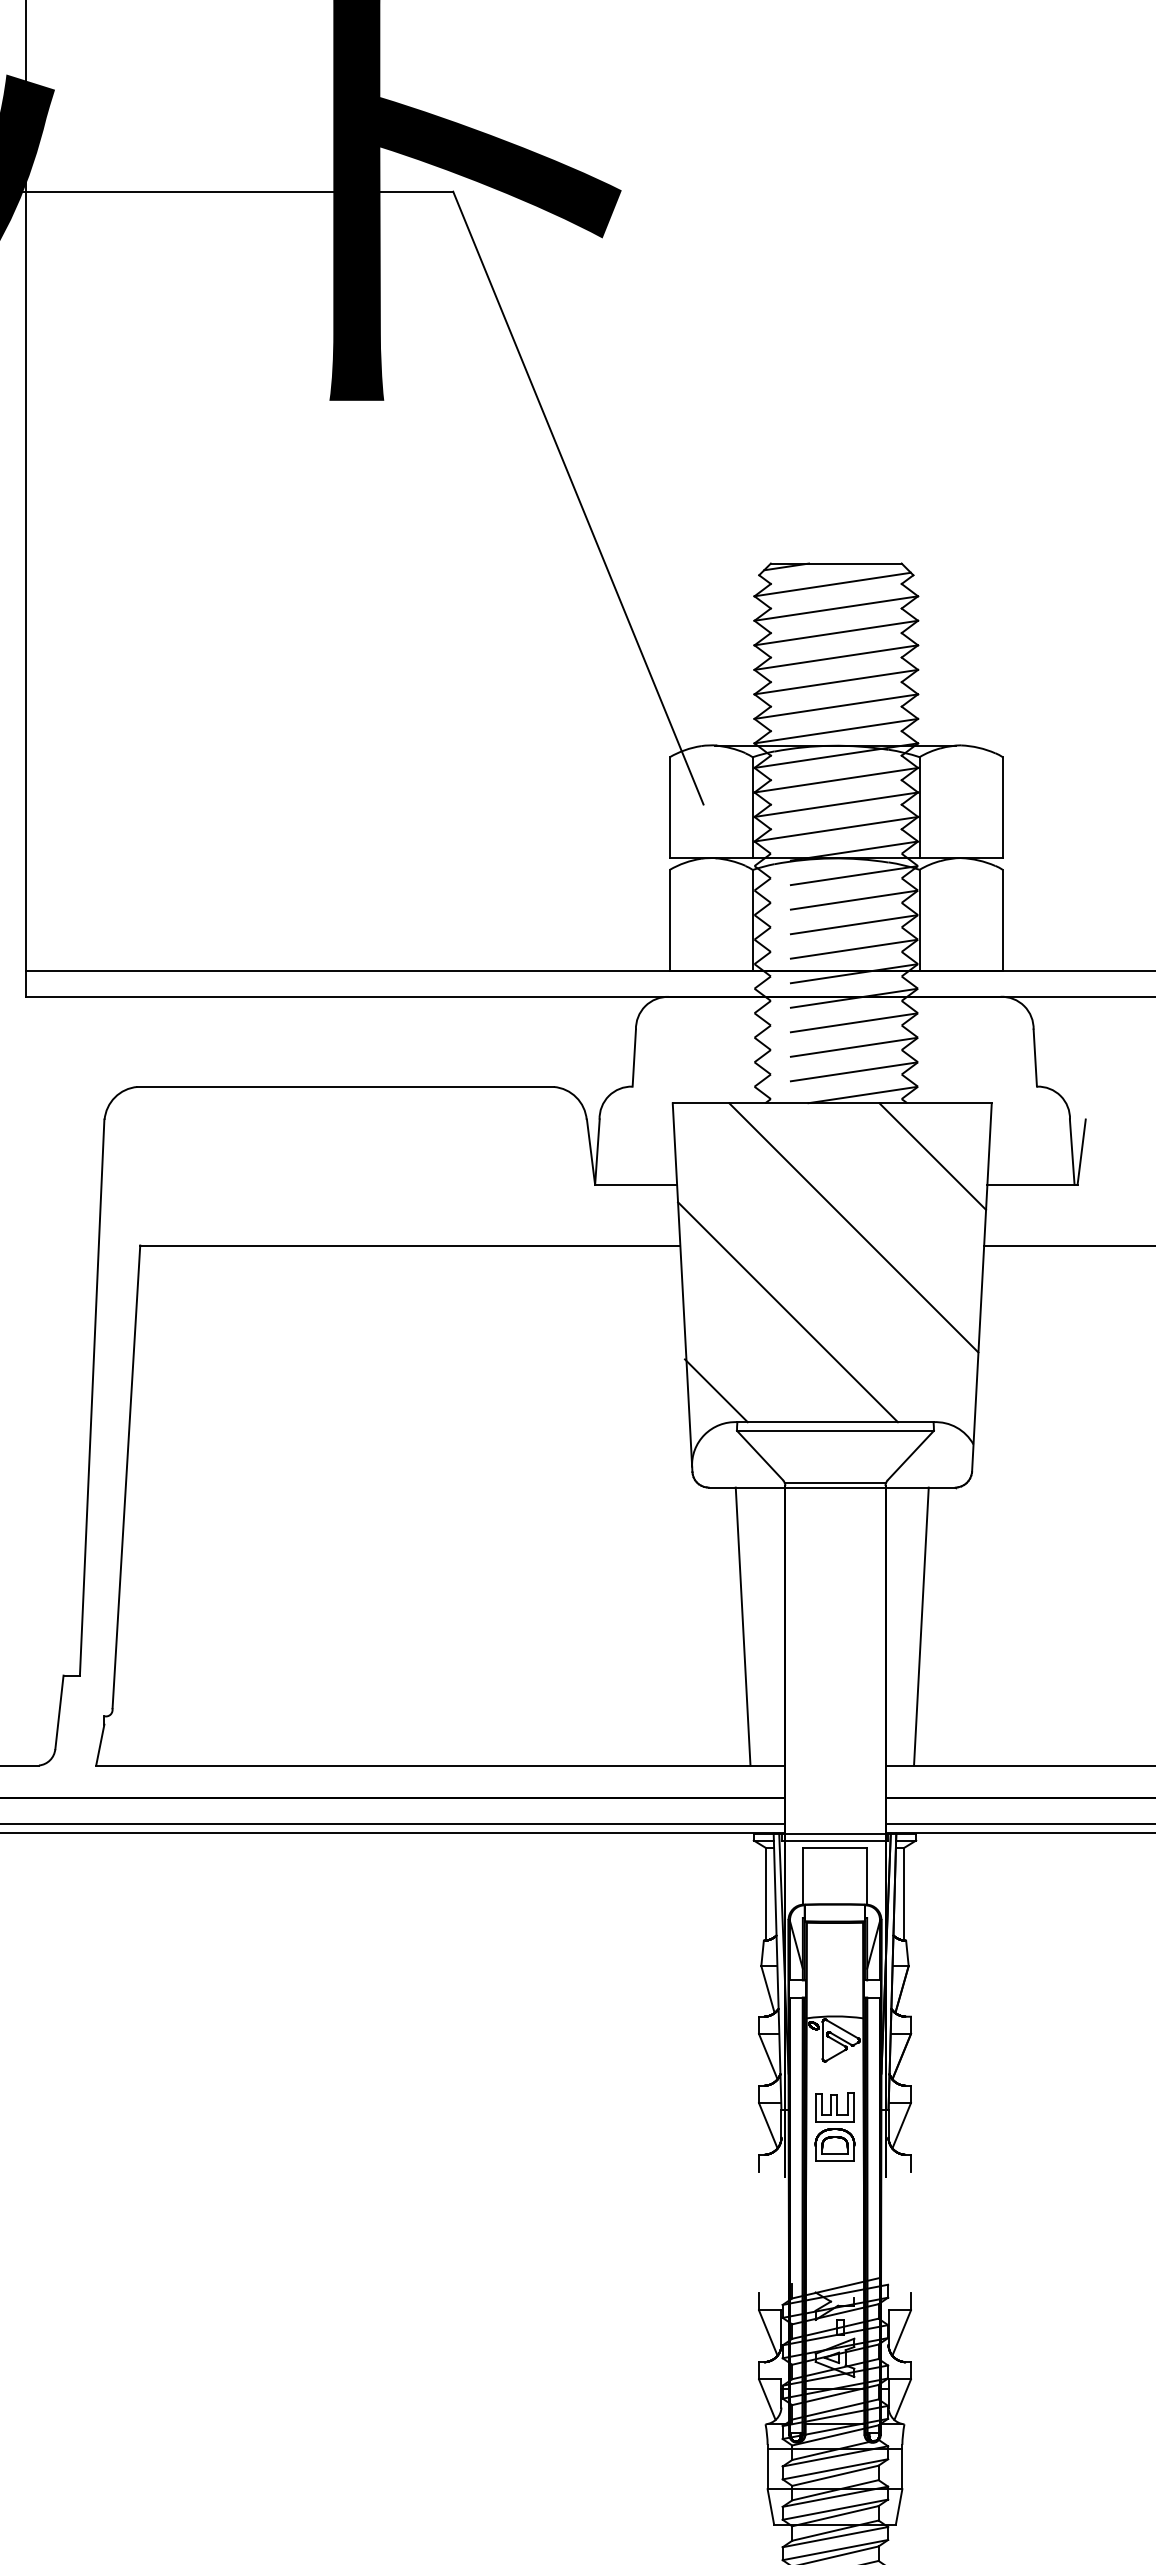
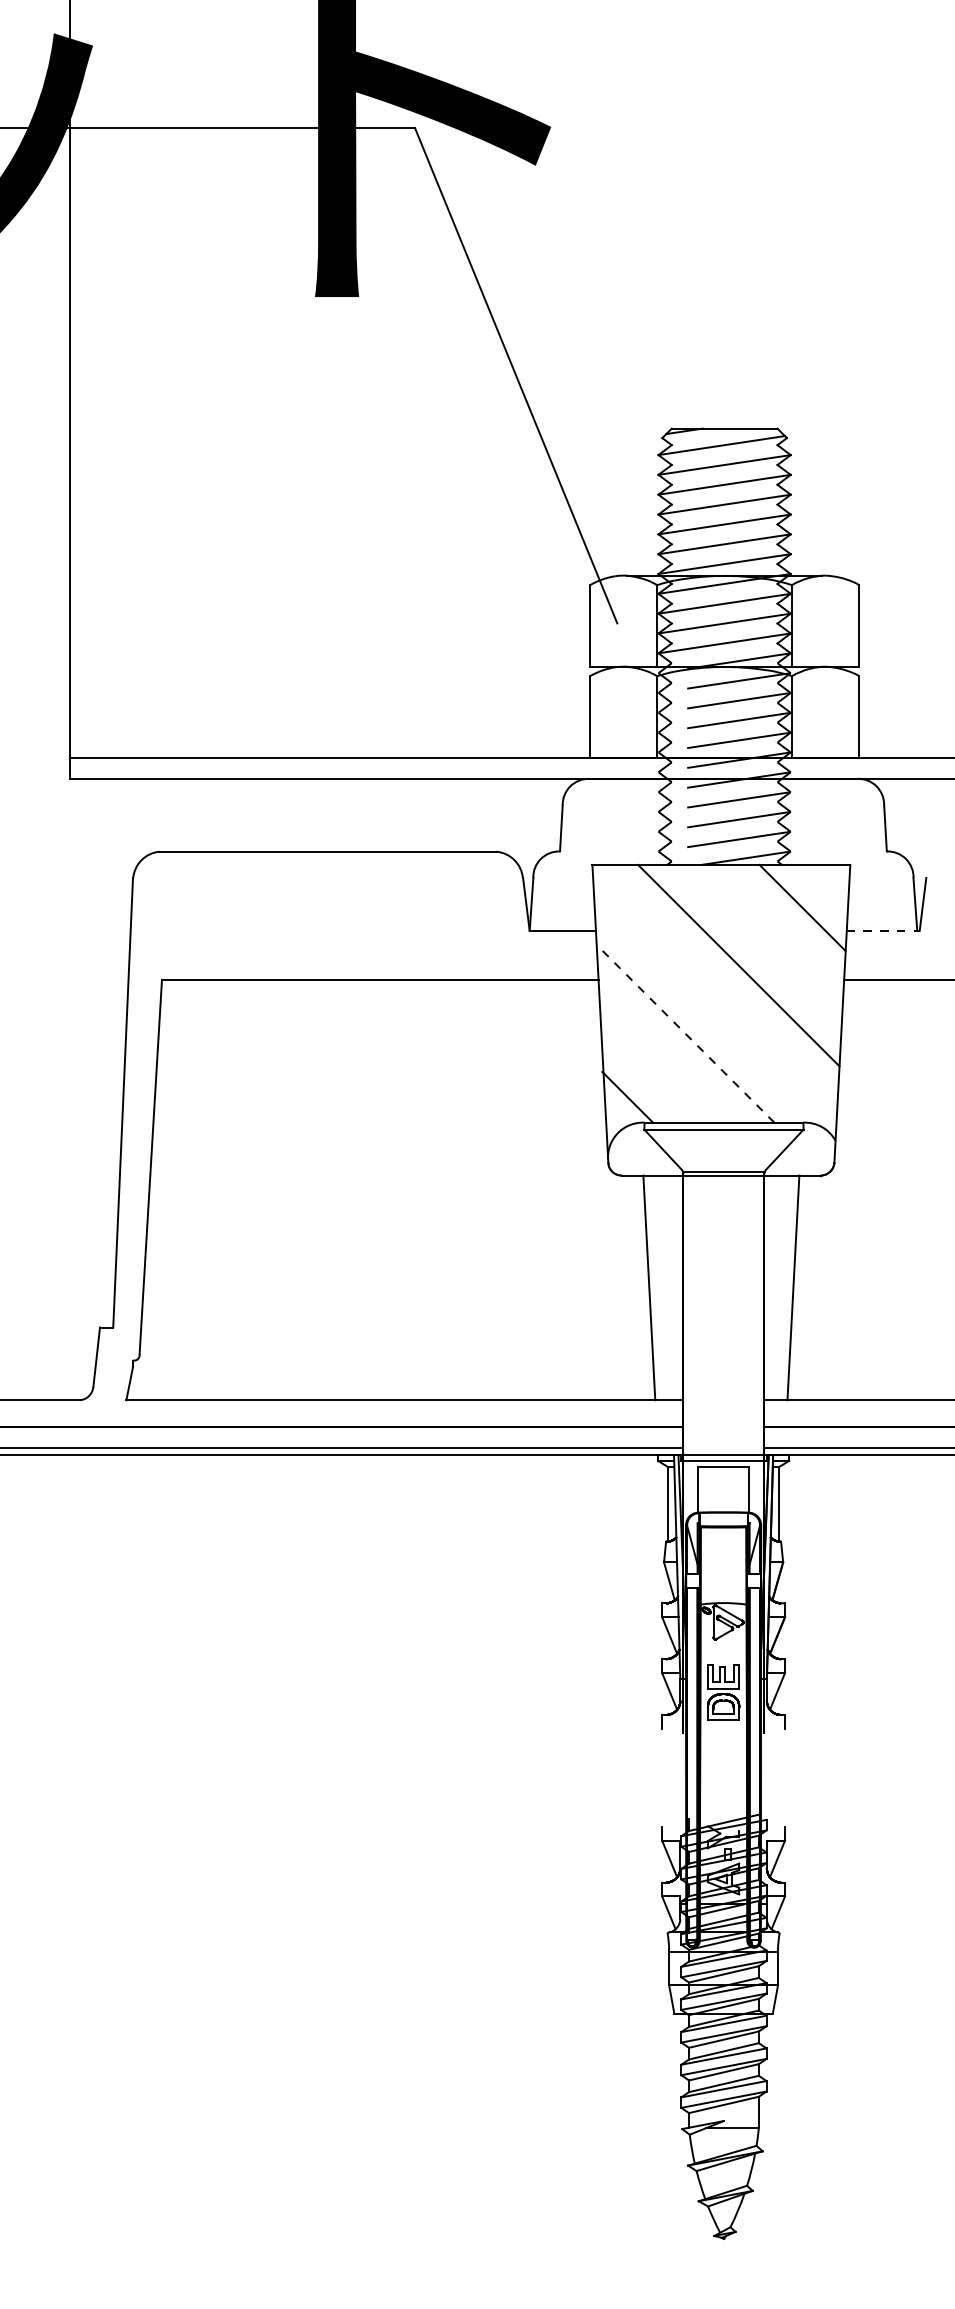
line: (1032, 1184) -> (883, 930), solid -> dashed
line: (787, 1311) -> (685, 1033), solid -> dashed

